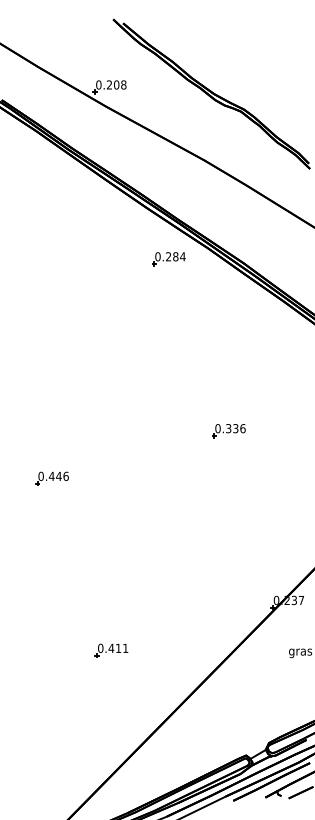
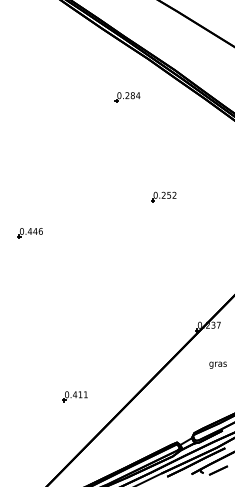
part: (168, 259) -> (127, 97), moved
text: (235, 428) -> (168, 195), 0.336 -> 0.252
part: (111, 650) -> (75, 396), moved

